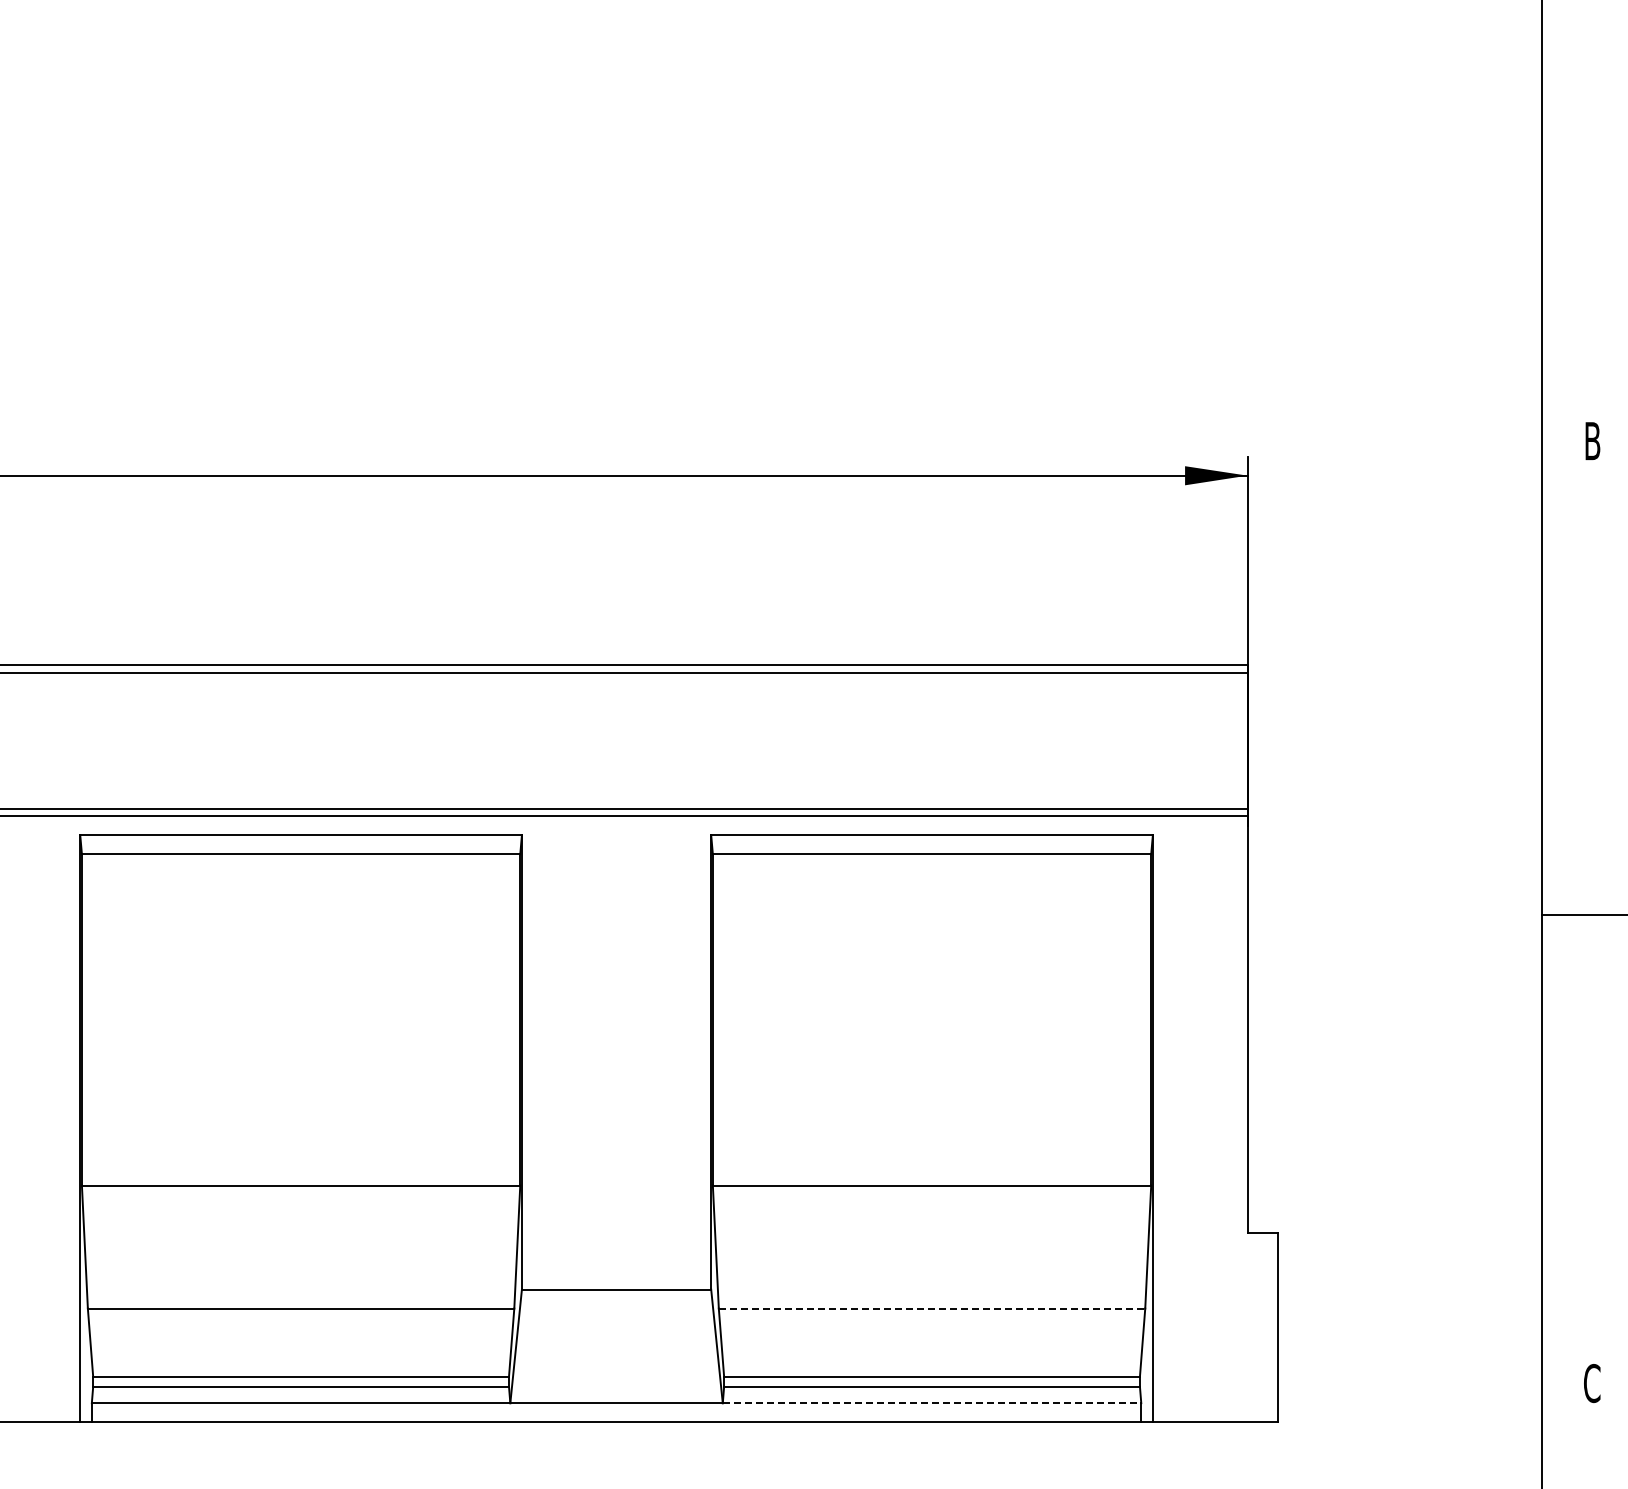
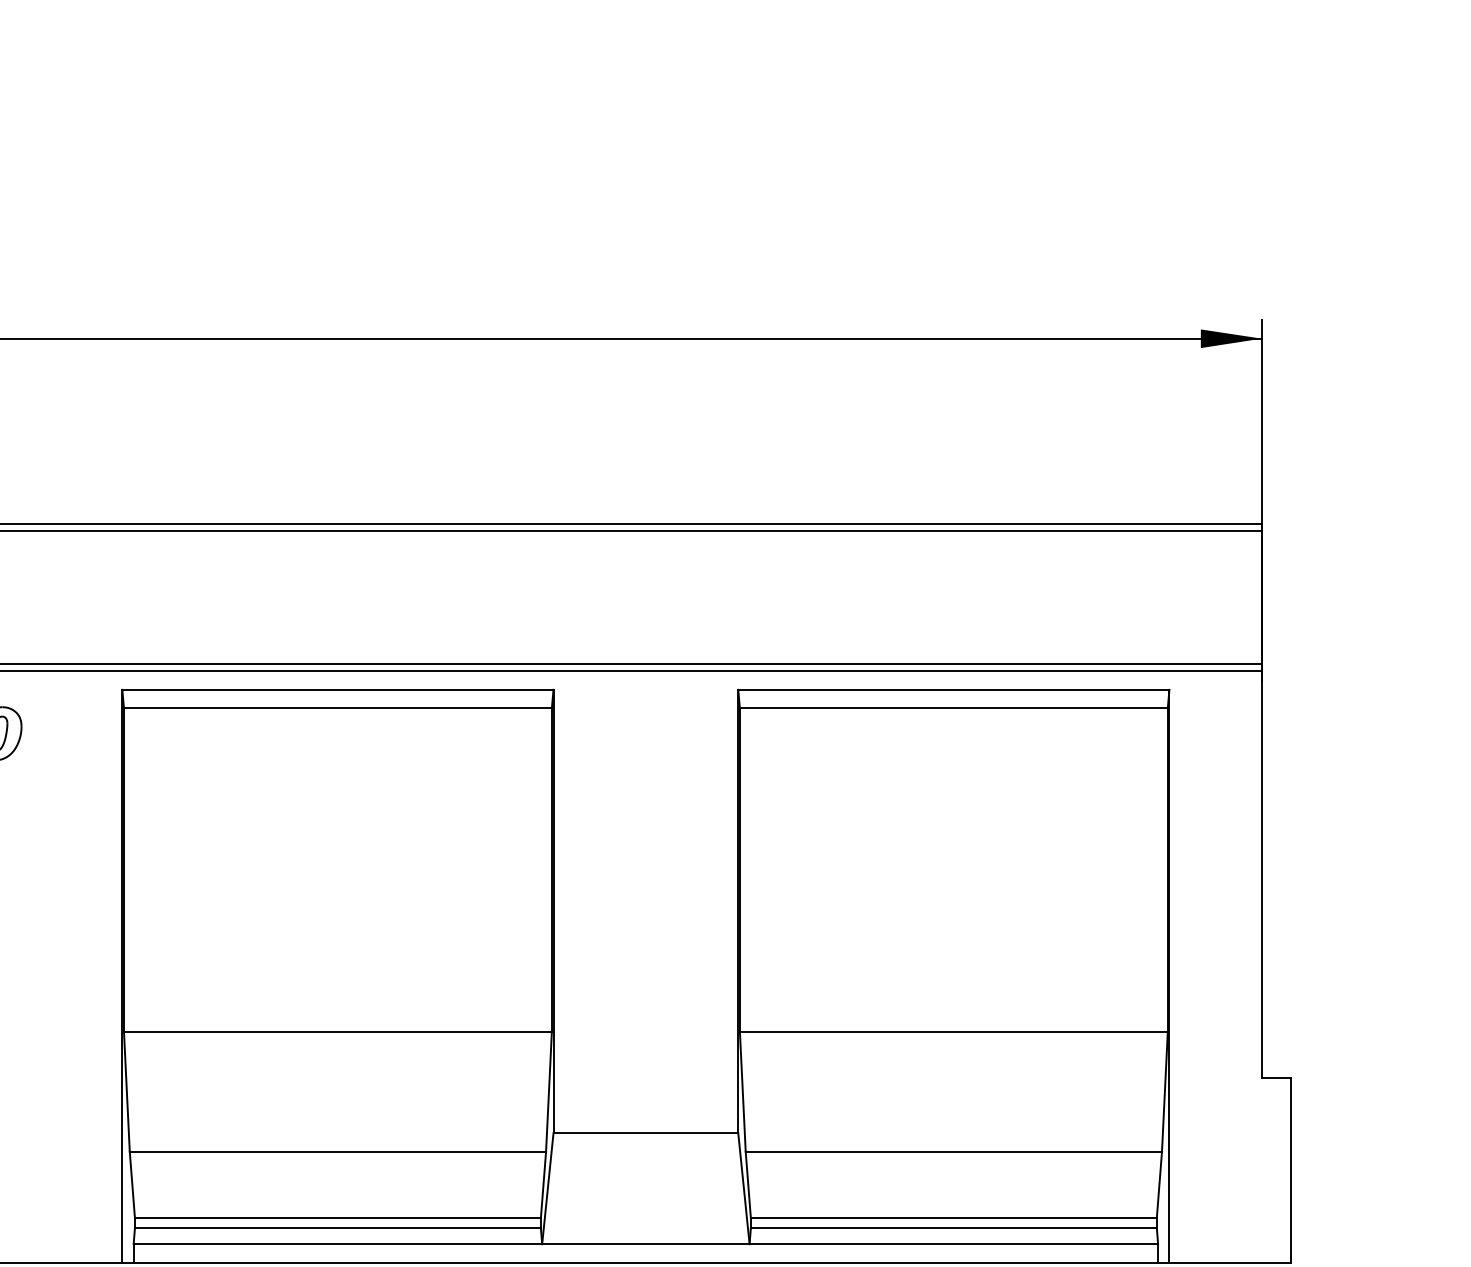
line: (932, 1308) -> (954, 1151), dashed -> solid
line: (932, 1403) -> (954, 1244), dashed -> solid

